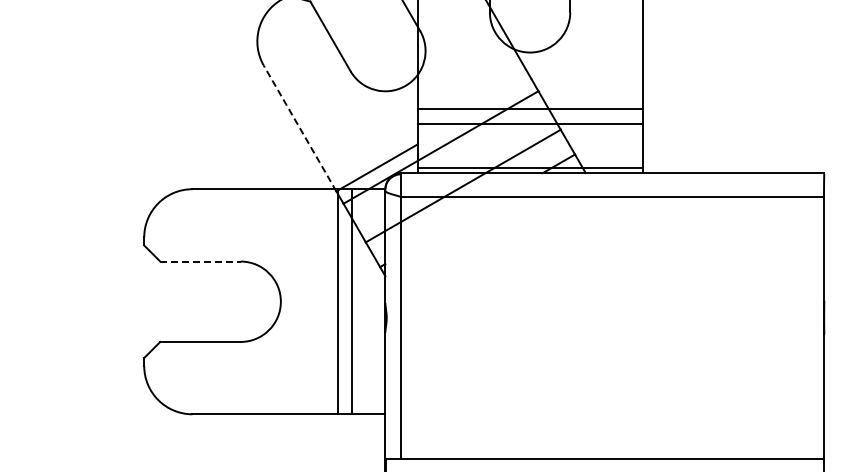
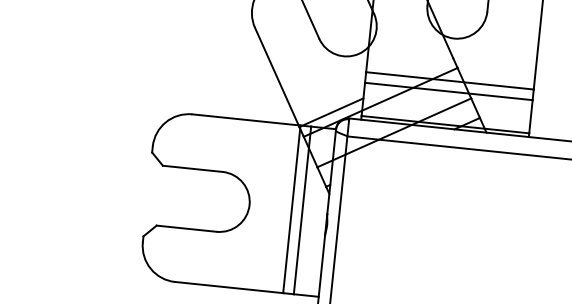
line: (300, 128) -> (277, 77), dashed -> solid
line: (201, 261) -> (193, 168), dashed -> solid

